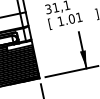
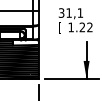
text: (74, 18) -> (85, 27), 1.01 -> 1.22

